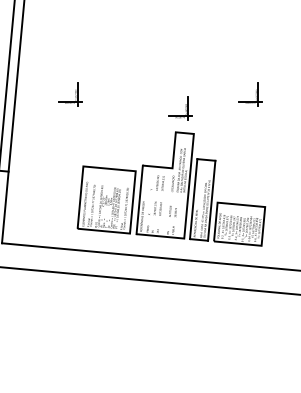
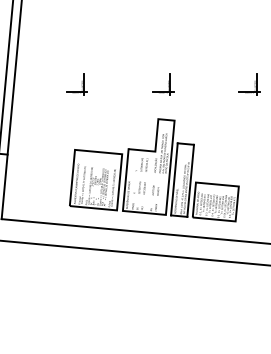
part: (69, 93) -> (76, 84), moved
part: (250, 93) -> (249, 84), moved
part: (180, 108) -> (163, 84), moved

